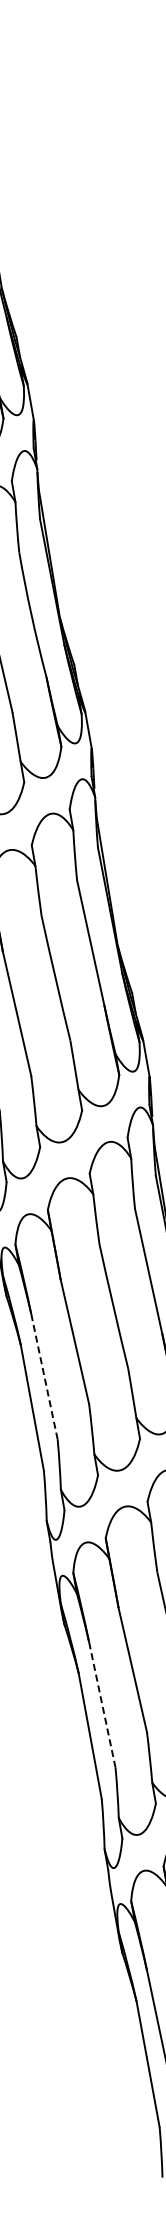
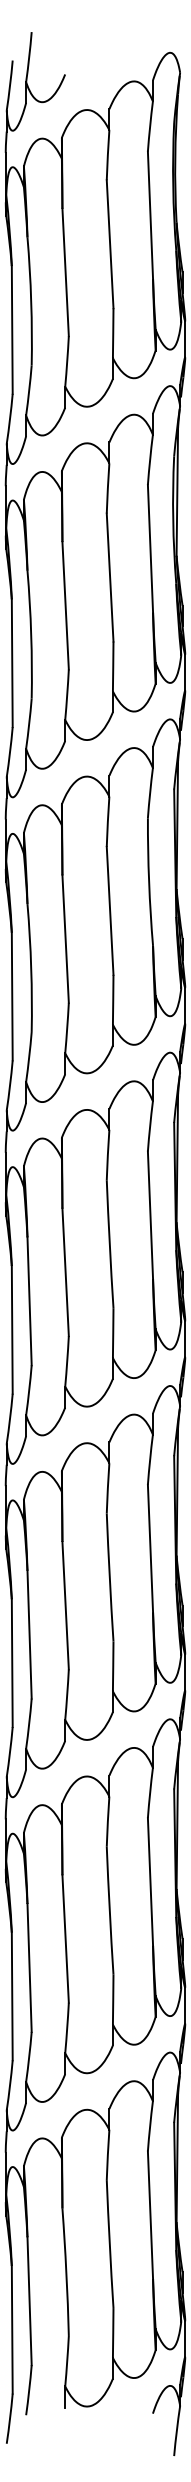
line: (44, 1376) -> (29, 1634), dashed -> solid
line: (102, 1704) -> (29, 1967), dashed -> solid

